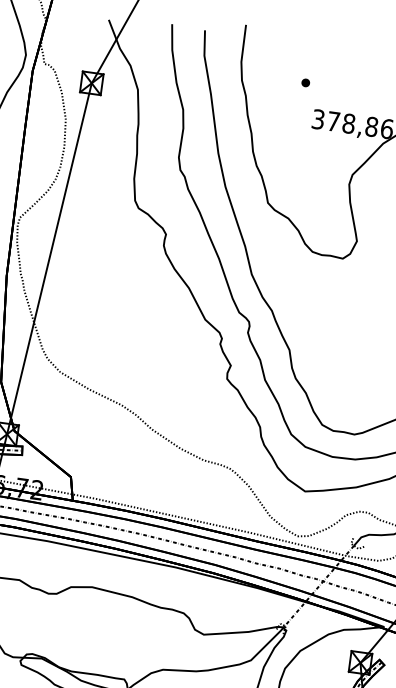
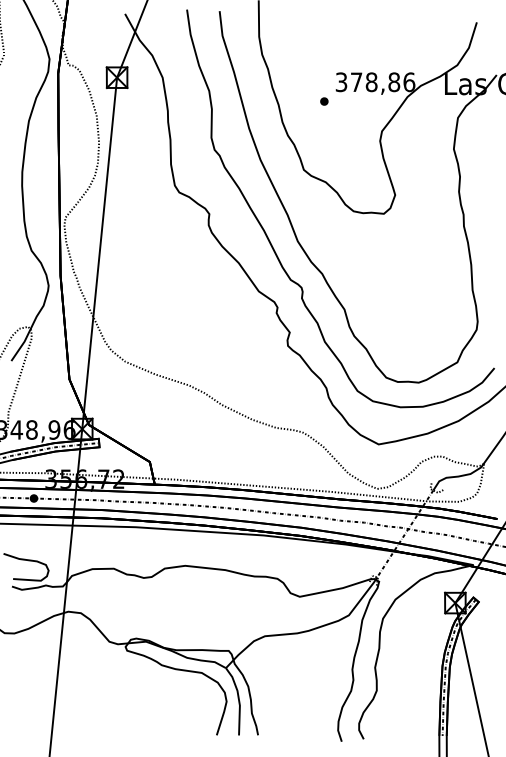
part: (305, 82) -> (324, 101), moved

